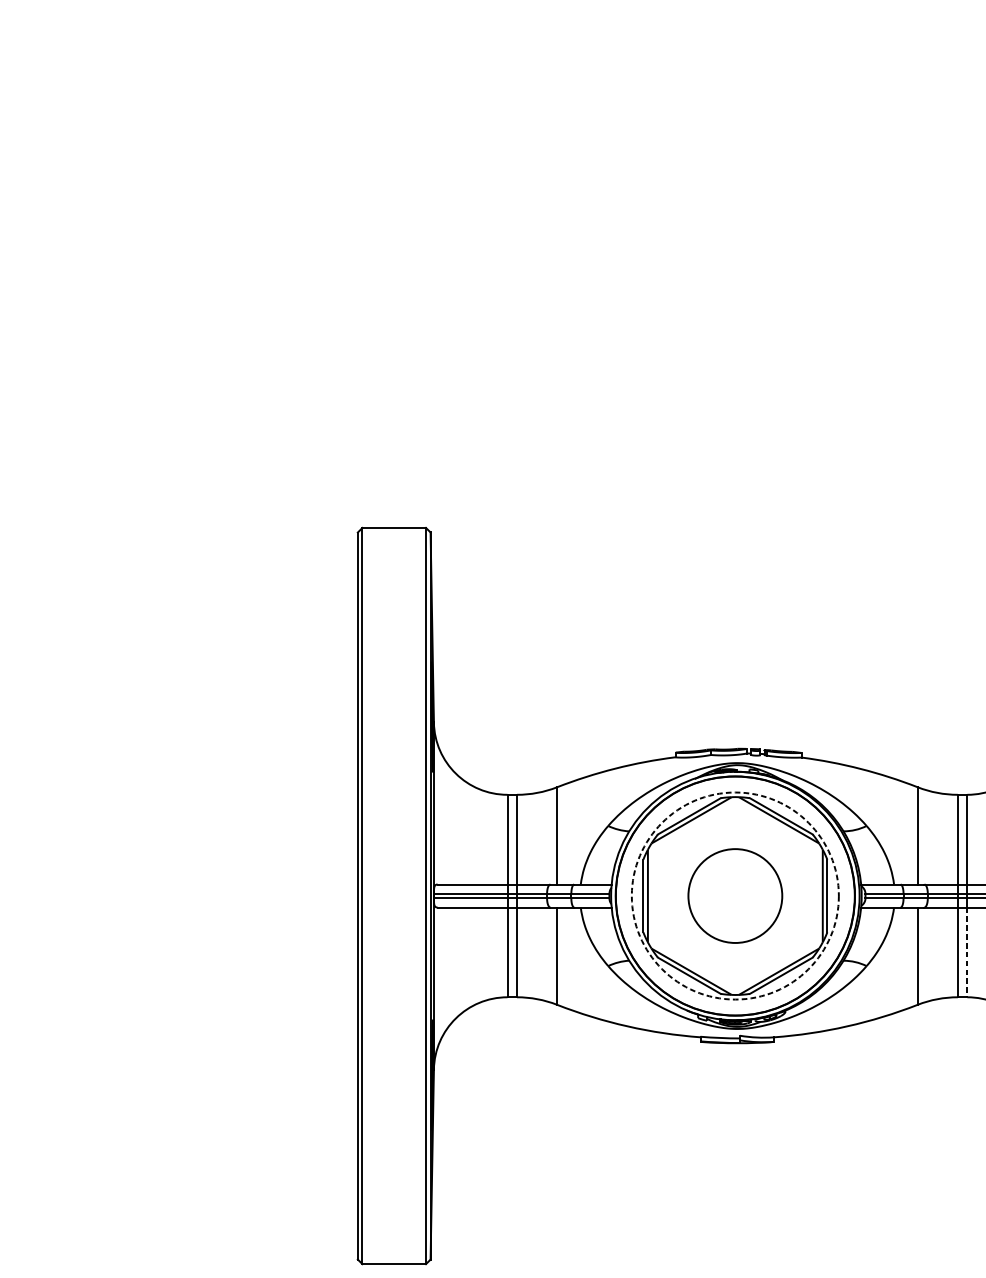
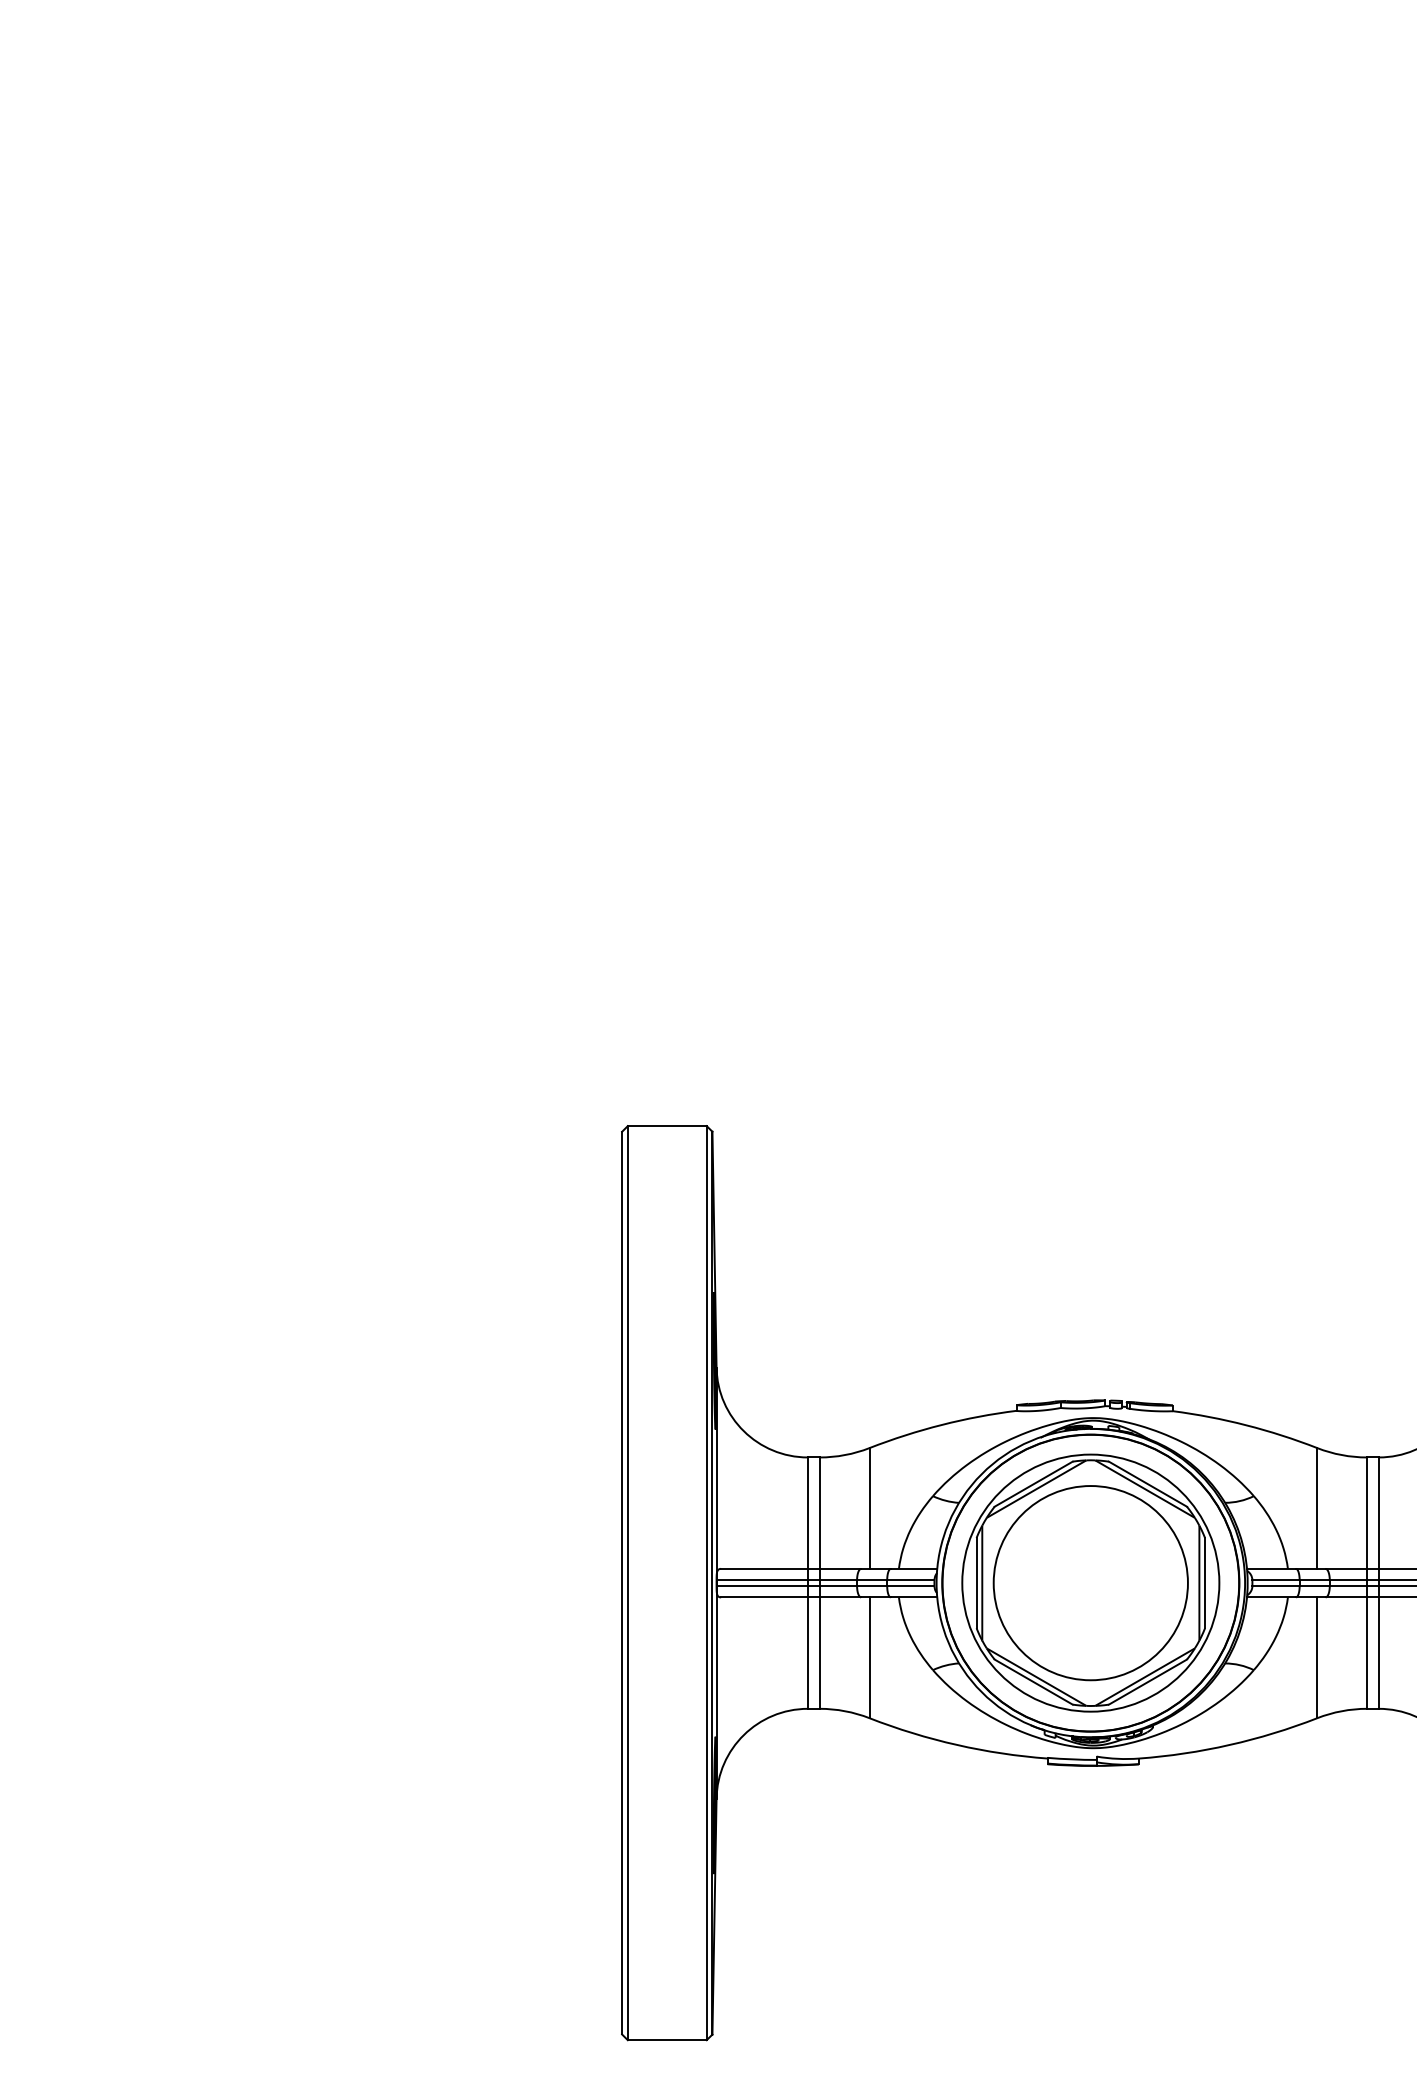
circle: (735, 895) -> (1090, 1582), dashed -> solid
circle: (735, 896) -> (1090, 1583), size x1.67
line: (967, 952) -> (1378, 1653), dashed -> solid

